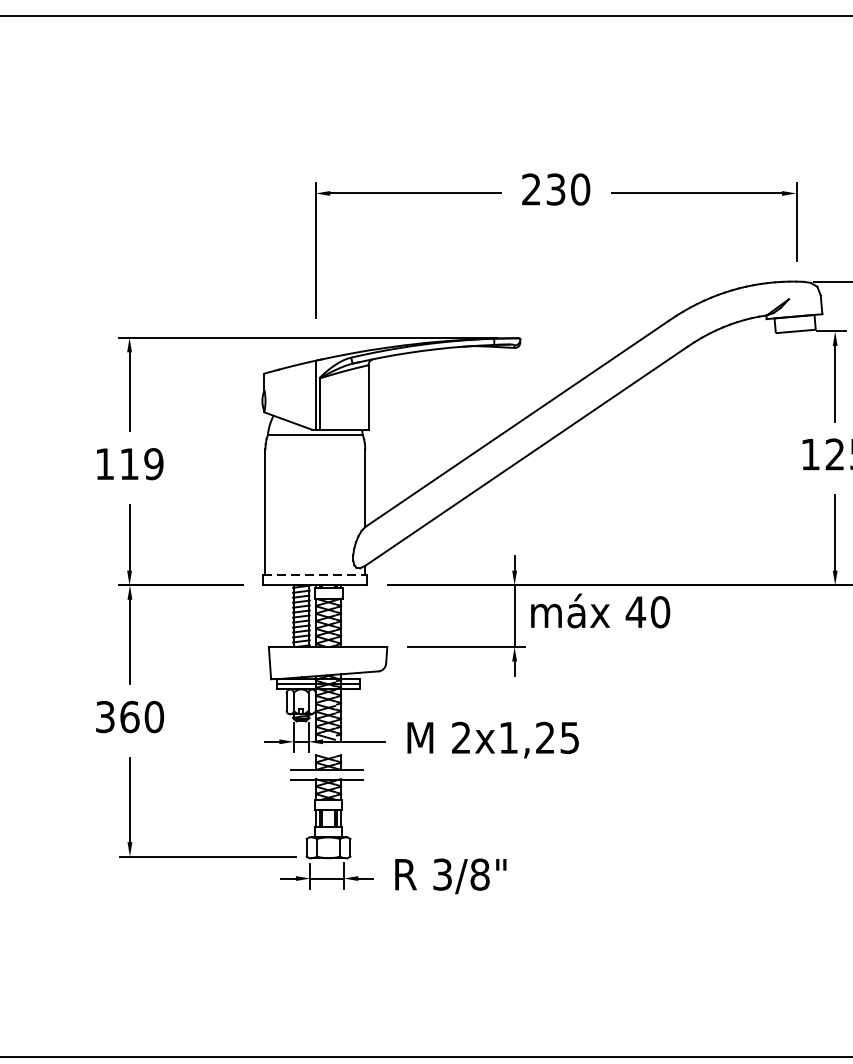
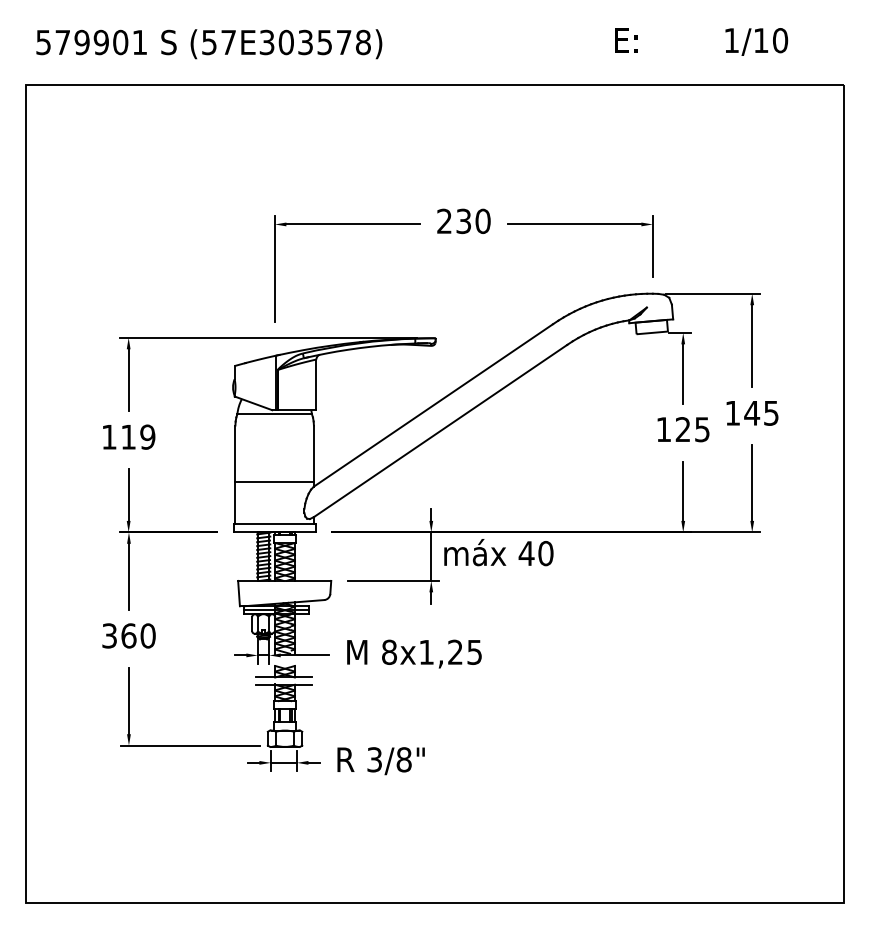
line: (315, 520) -> (274, 481), added
line: (315, 575) -> (274, 524), dashed -> solid
text: (461, 736) -> (389, 651), 2x1,25 -> 8x1,25

